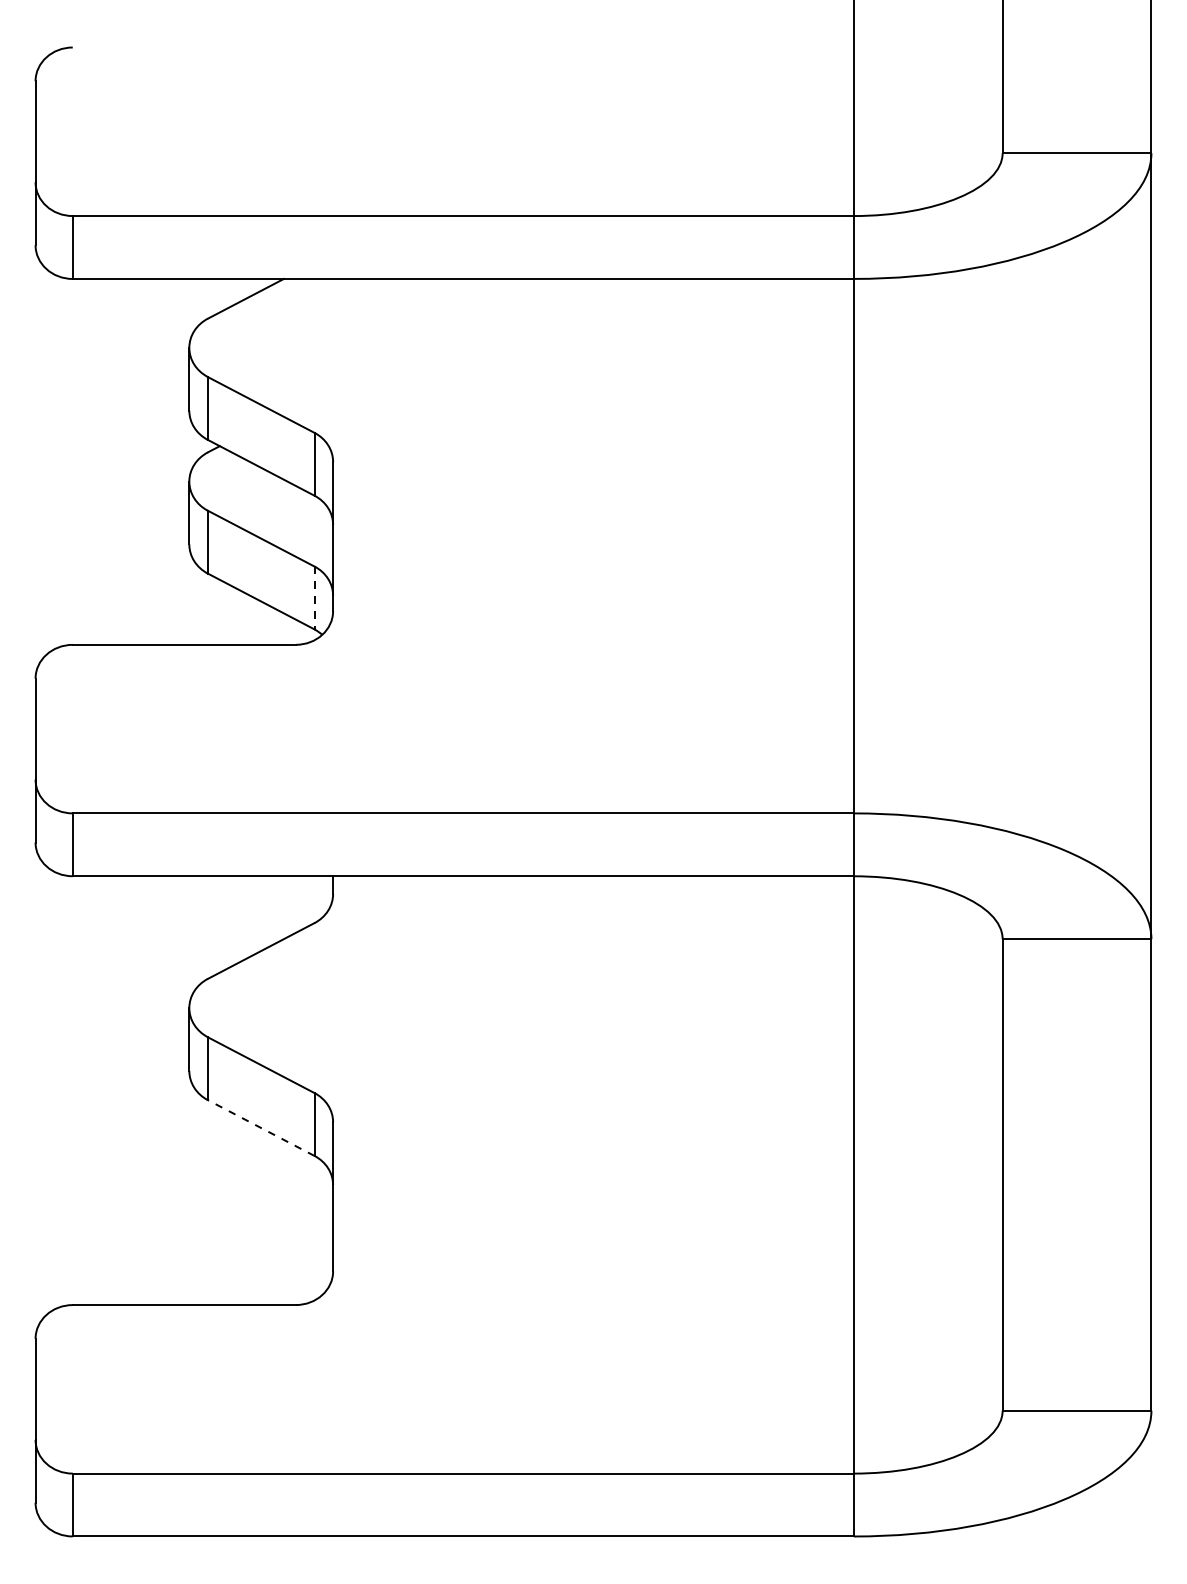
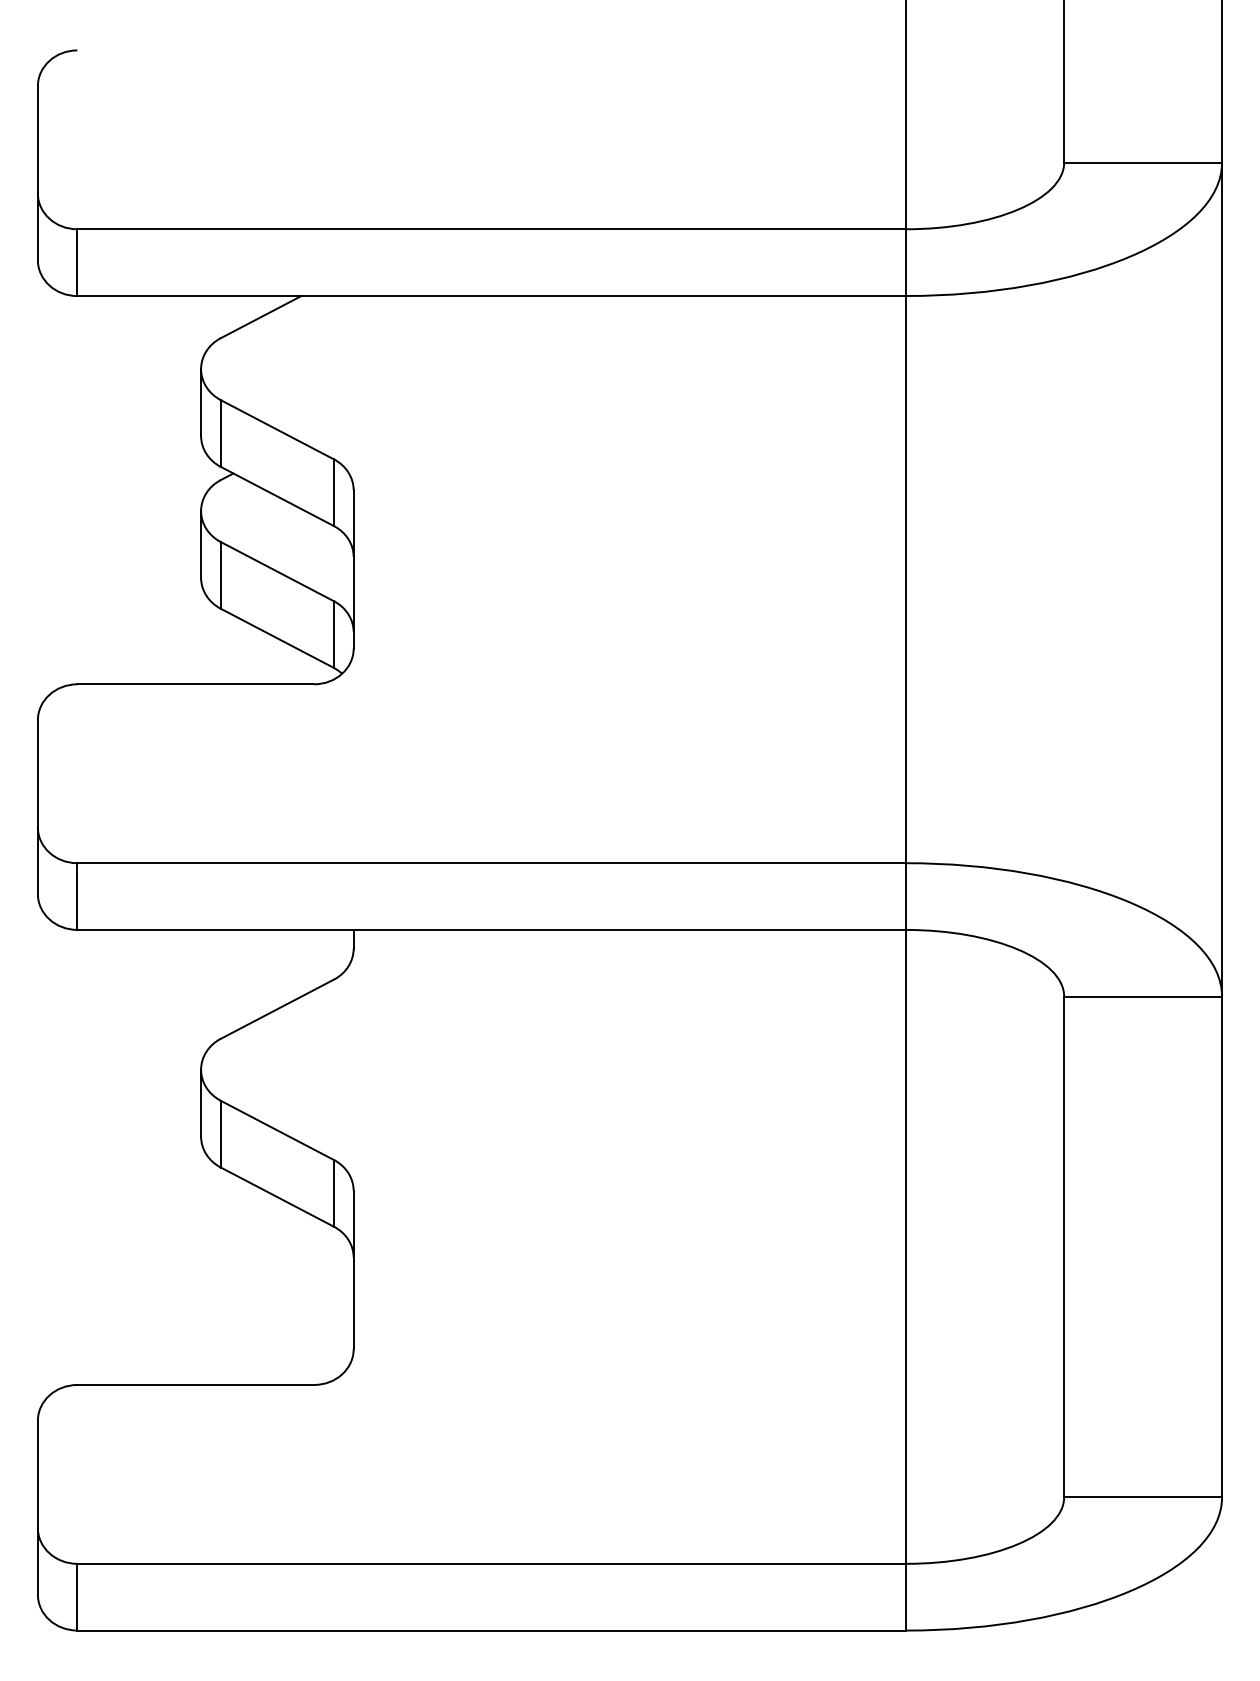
line: (314, 598) -> (333, 635), dashed -> solid
line: (261, 1128) -> (277, 1197), dashed -> solid

